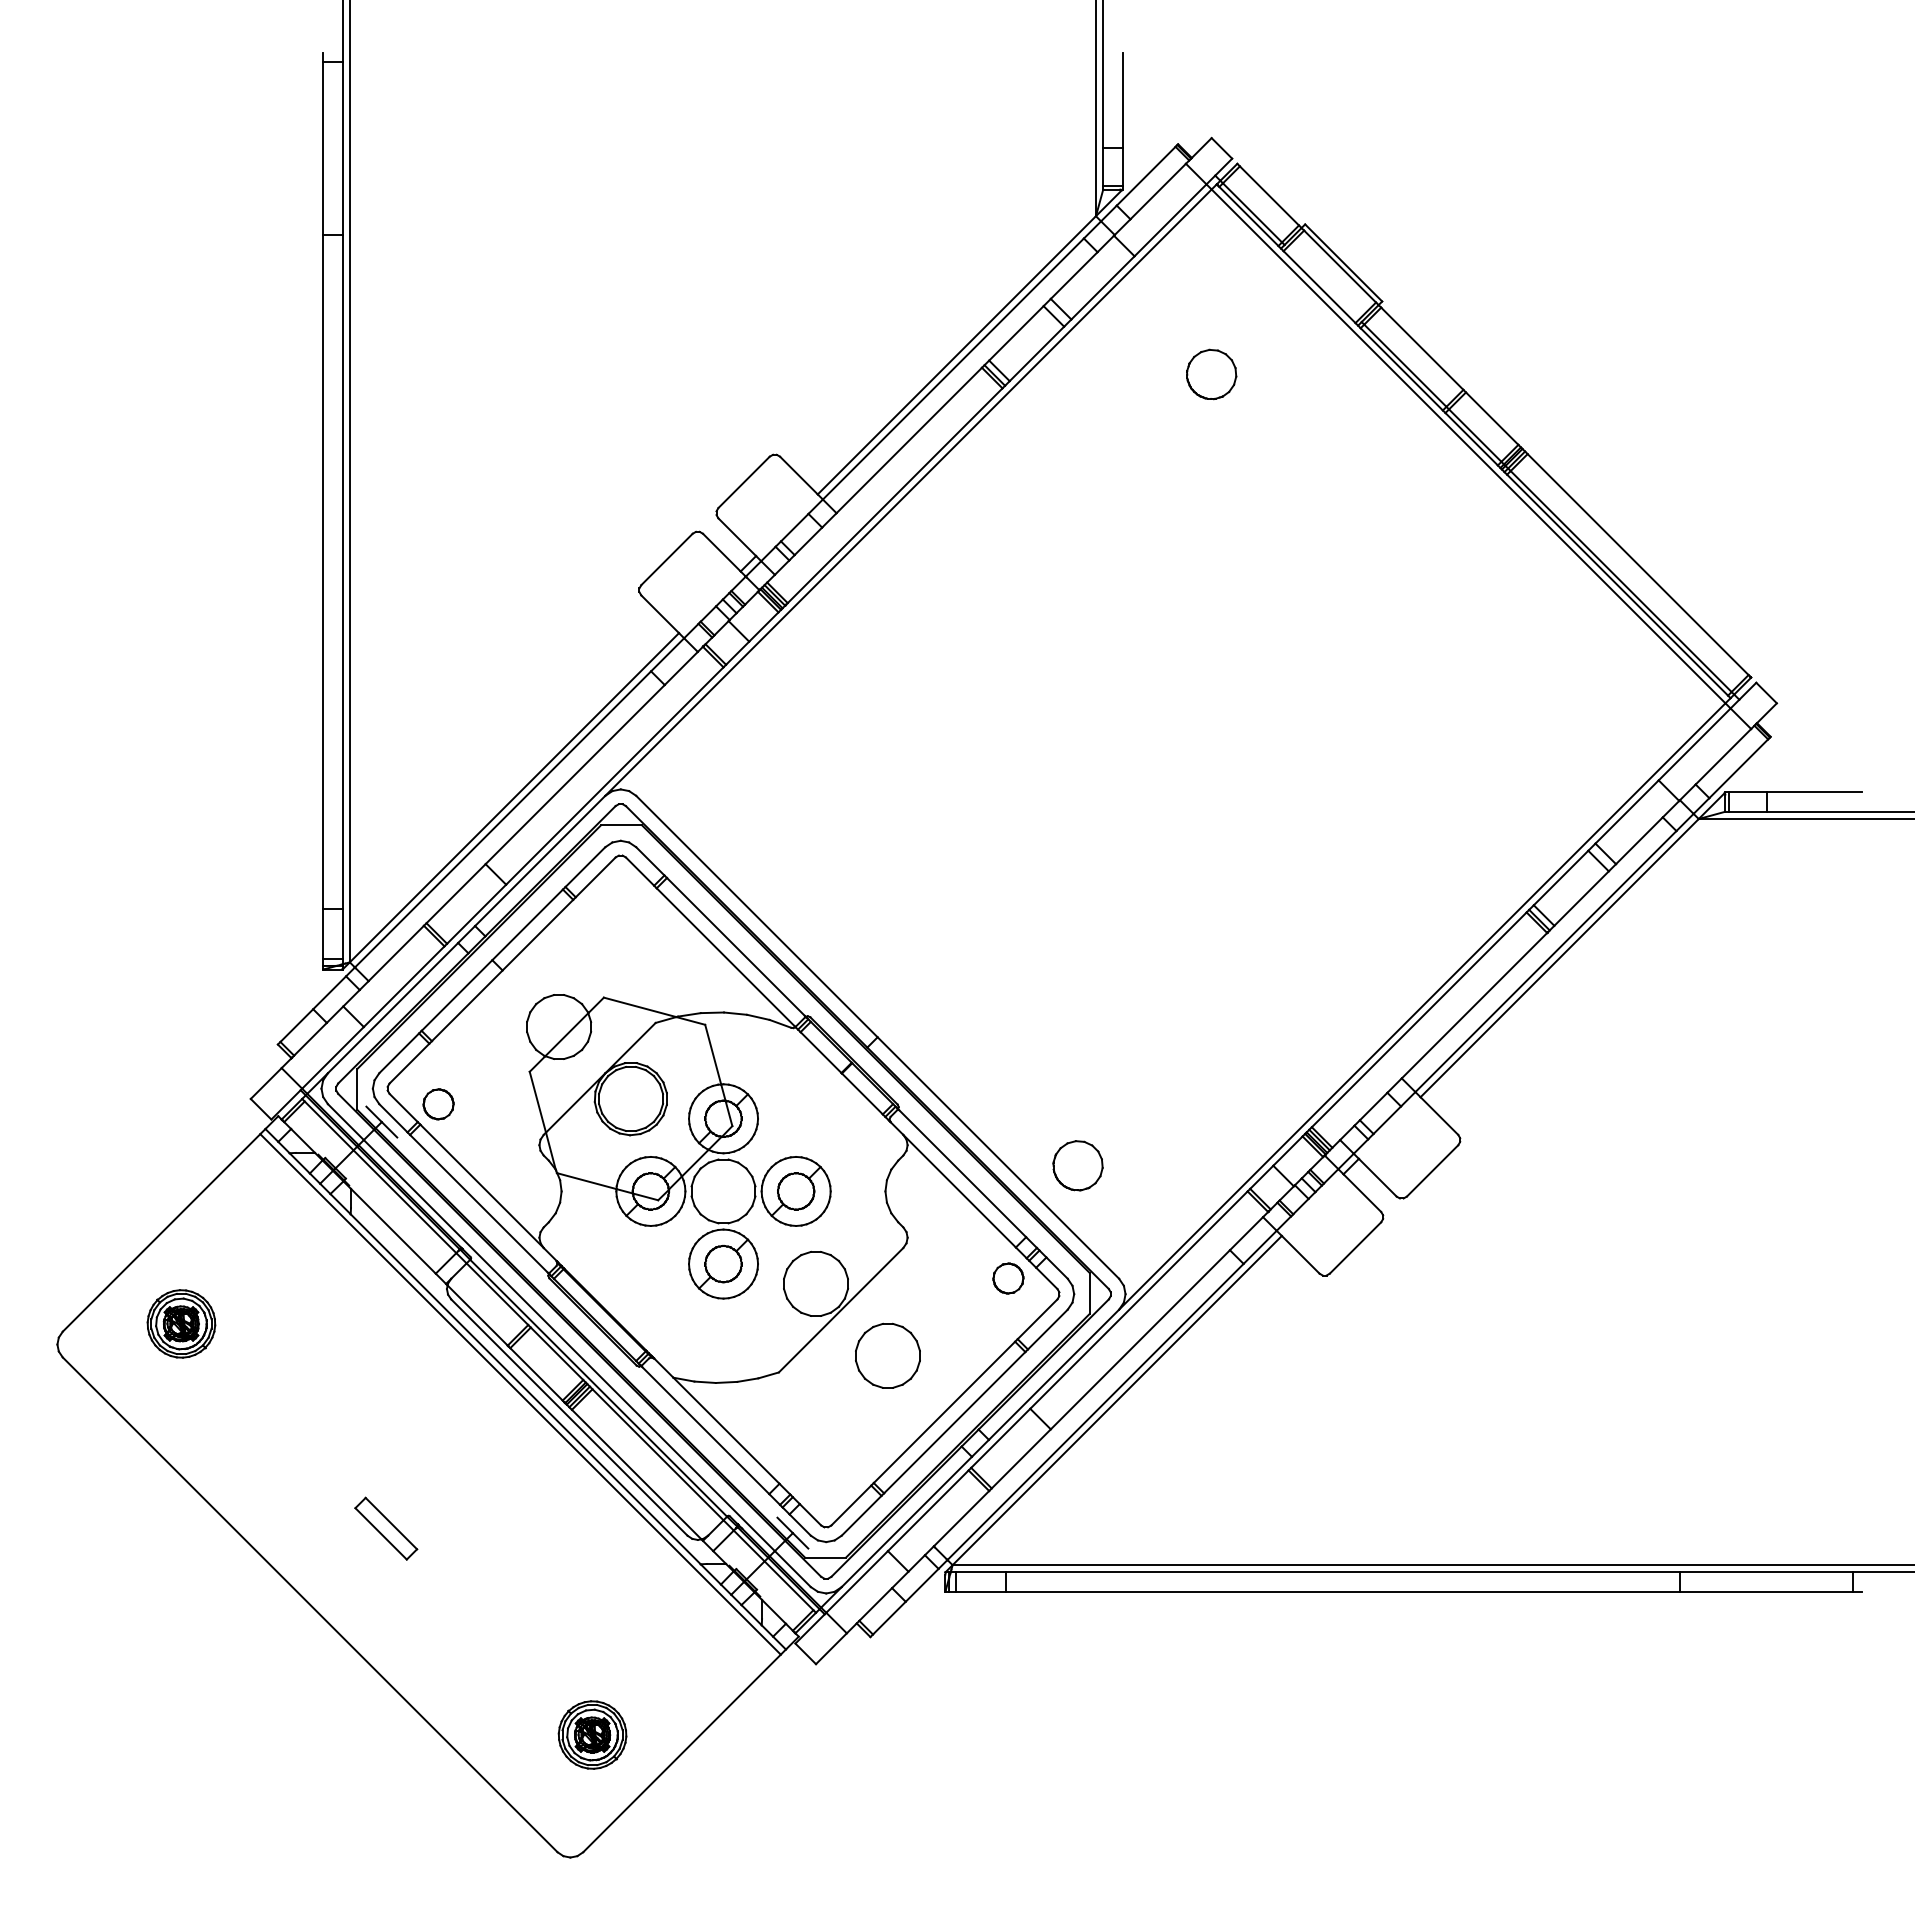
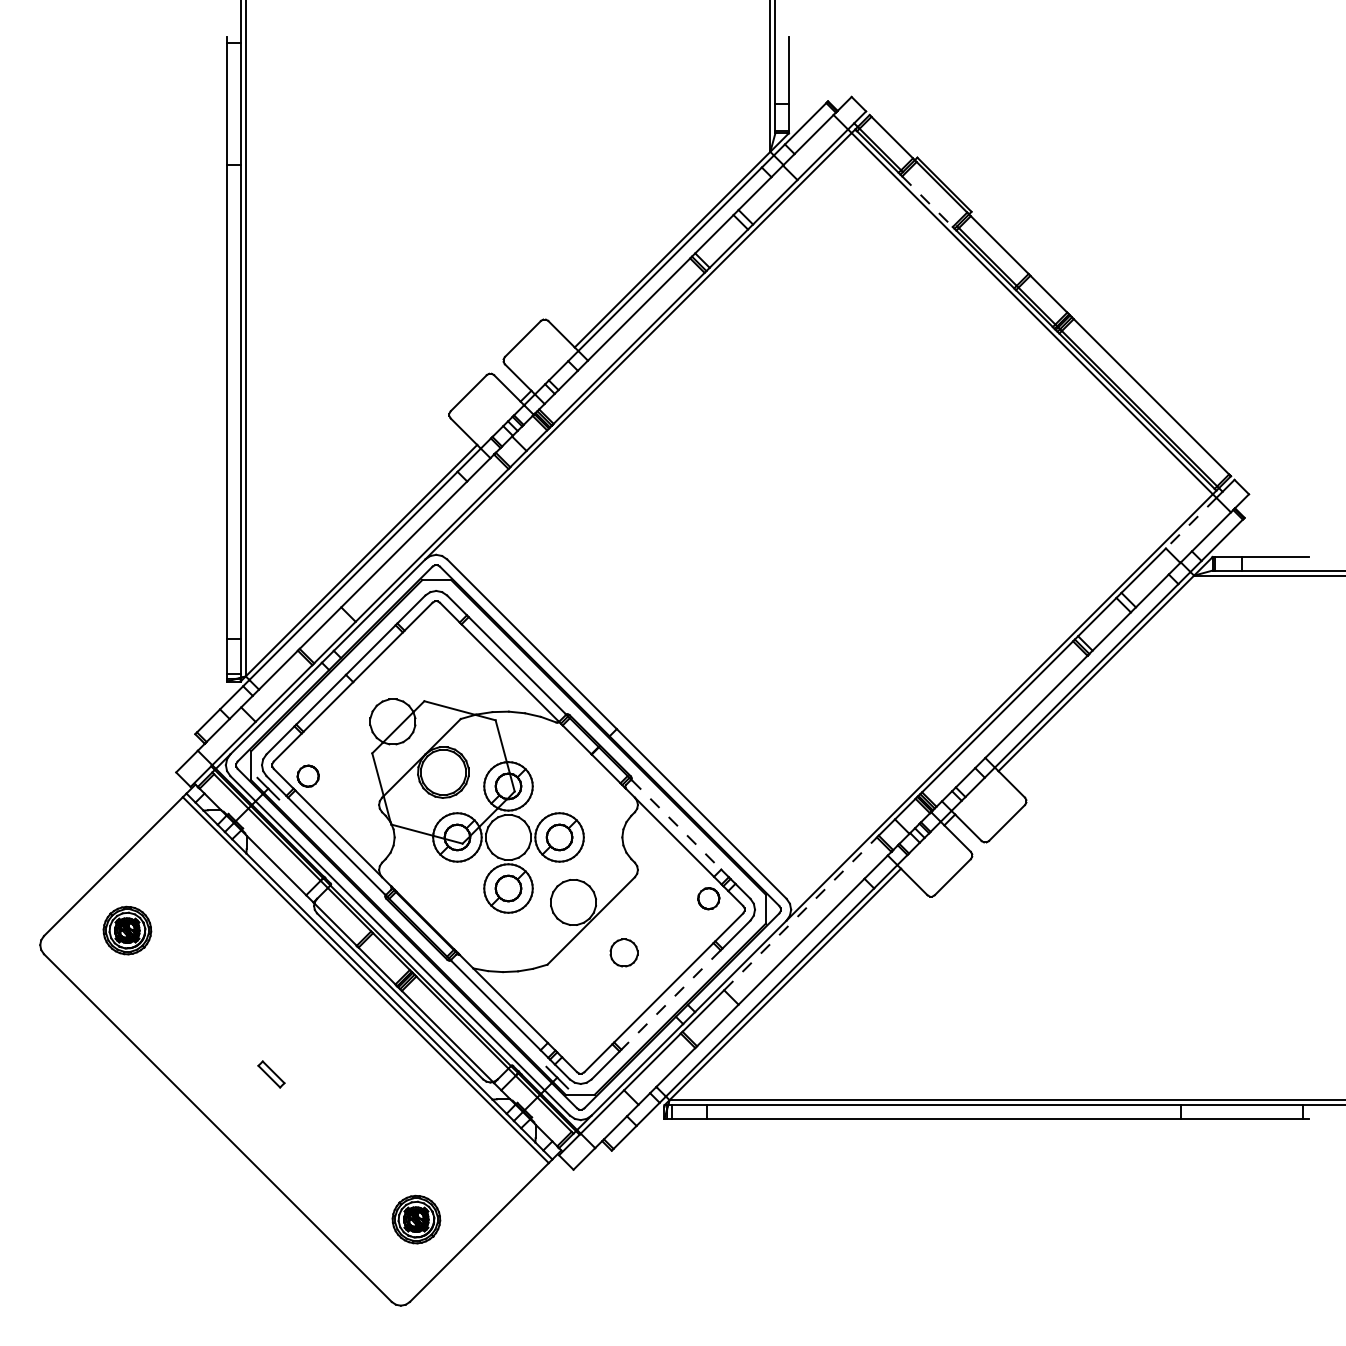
line: (1319, 287) -> (927, 201), solid -> dashed
part: (1211, 374) -> (851, 263), removed
line: (1694, 744) -> (1191, 523), solid -> dashed
part: (1077, 1165) -> (757, 819), removed
line: (962, 1173) -> (676, 824), solid -> dashed
line: (1138, 1300) -> (800, 914), solid -> dashed
part: (887, 1355) -> (623, 952), size x0.6
line: (954, 1422) -> (670, 999), solid -> dashed
part: (386, 1528) -> (271, 1074), size x0.6

